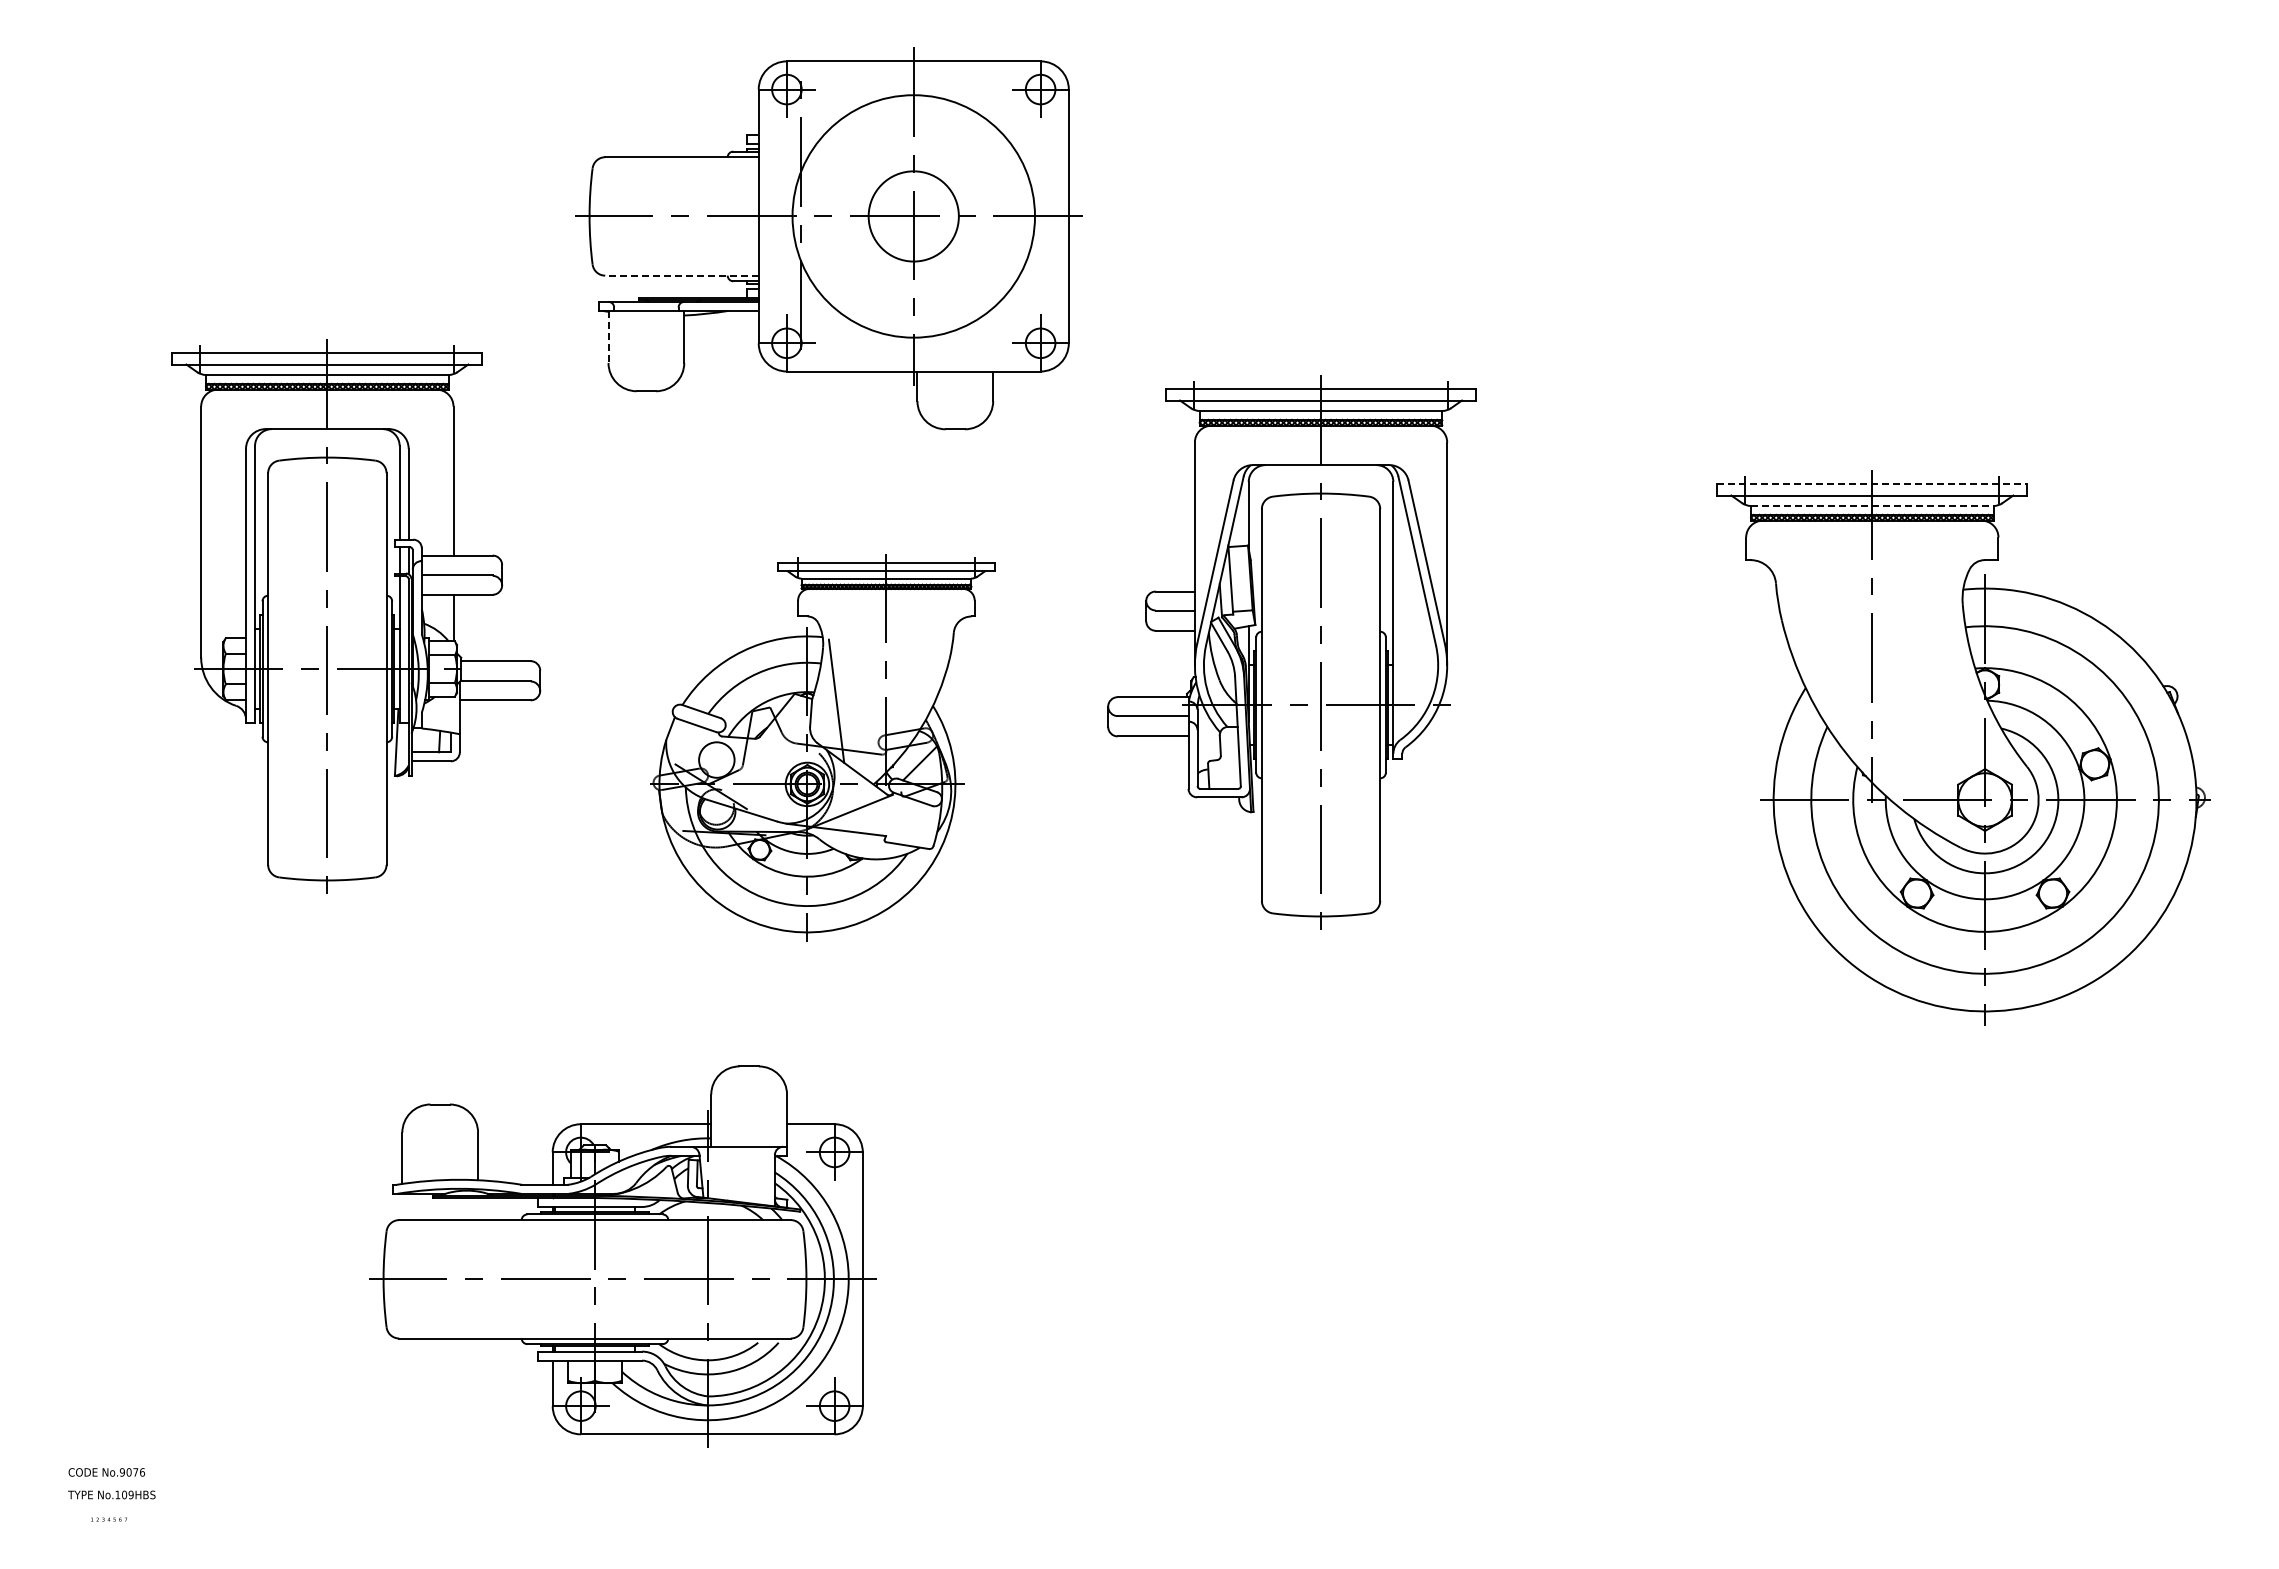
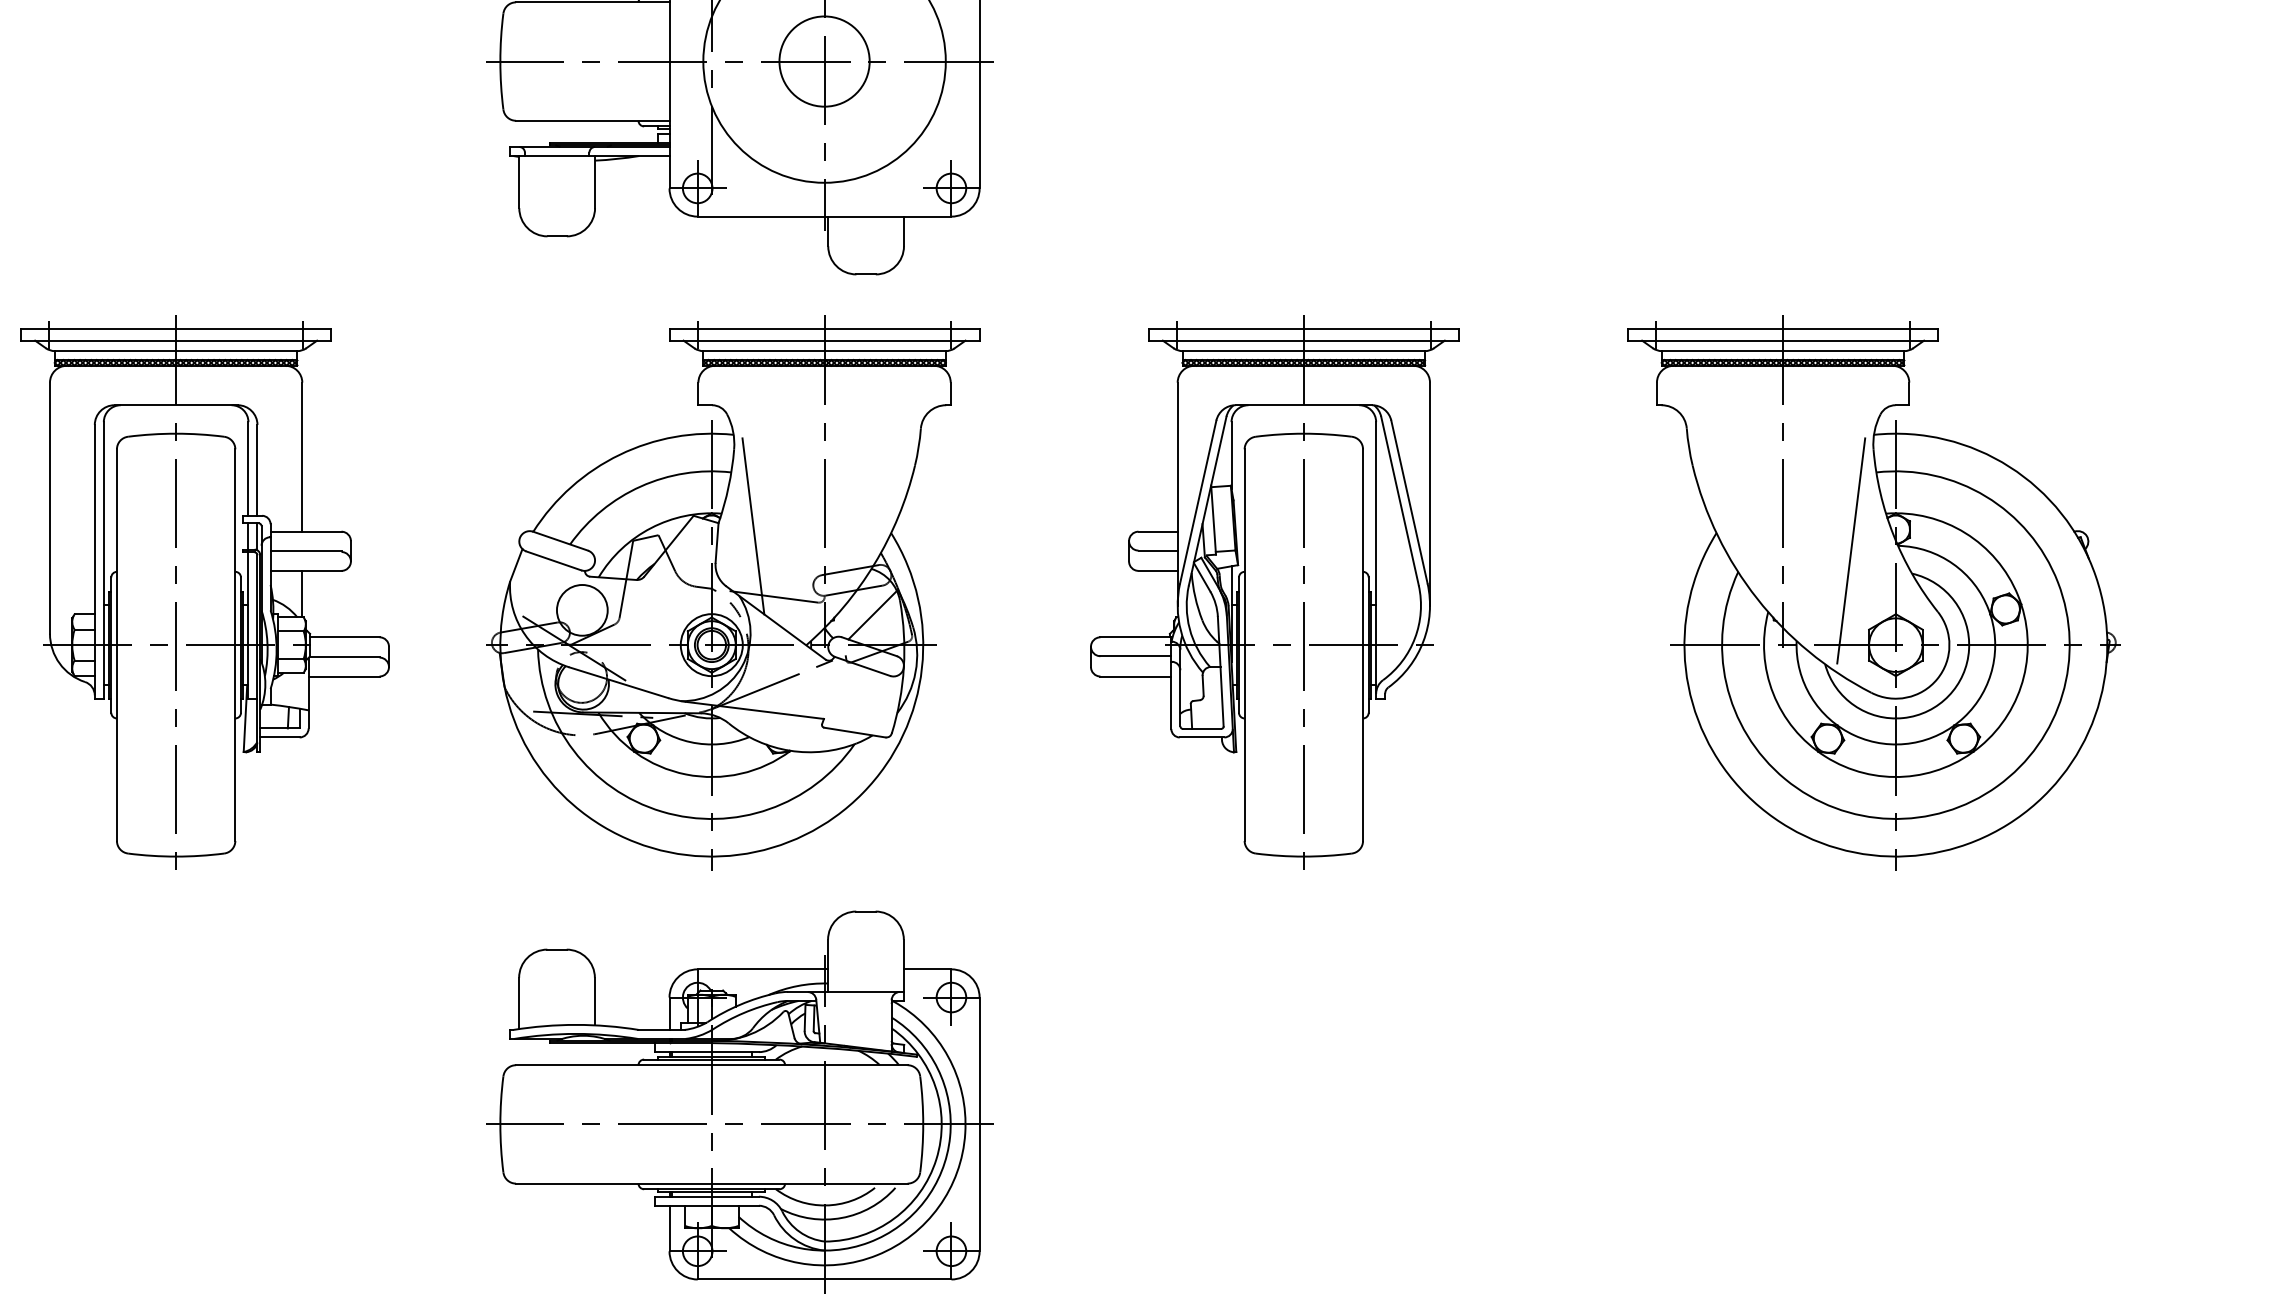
line: (681, 275) -> (592, 120), dashed -> solid
line: (608, 337) -> (519, 182), dashed -> solid
line: (1872, 484) -> (1783, 329), dashed -> solid
line: (1872, 505) -> (1783, 350), dashed -> solid
part: (356, 616) -> (205, 592), moved
part: (1291, 652) -> (1274, 592), moved
line: (1940, 705) -> (1851, 550), added
part: (822, 747) -> (733, 592), size x1.43
part: (622, 1256) -> (739, 1101), moved

